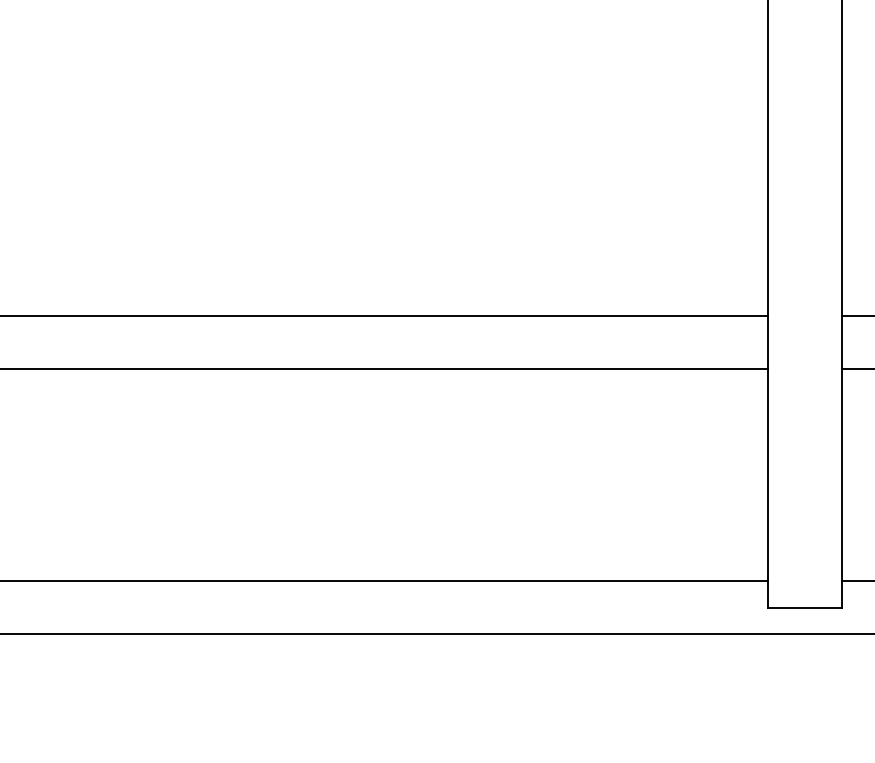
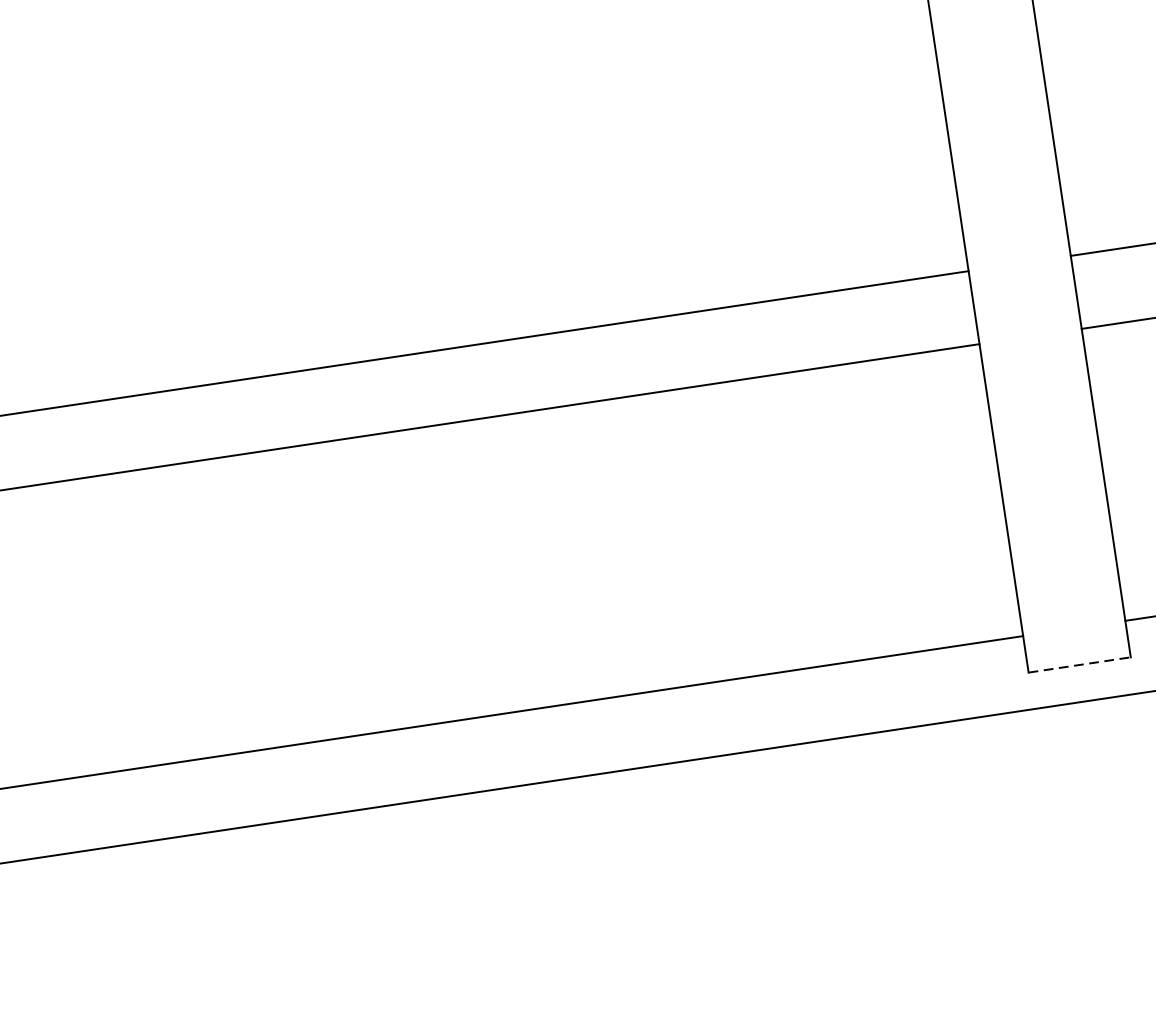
line: (805, 607) -> (1079, 664), solid -> dashed

